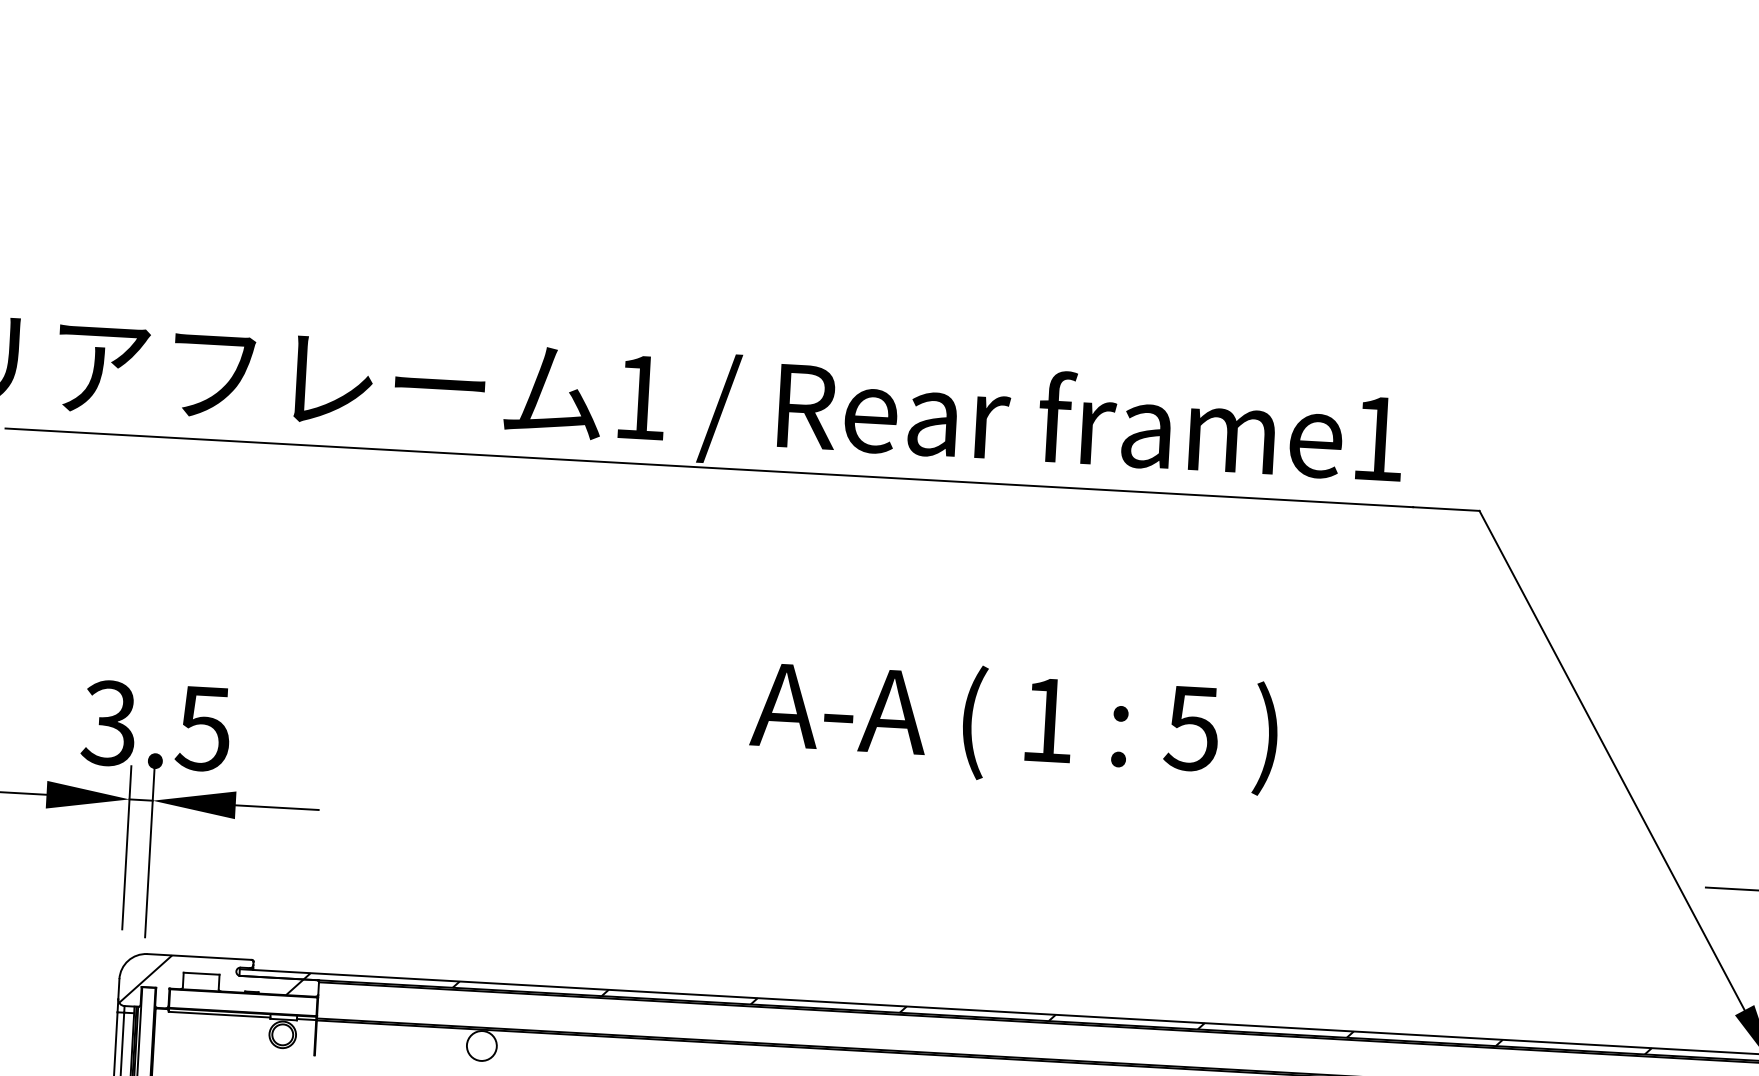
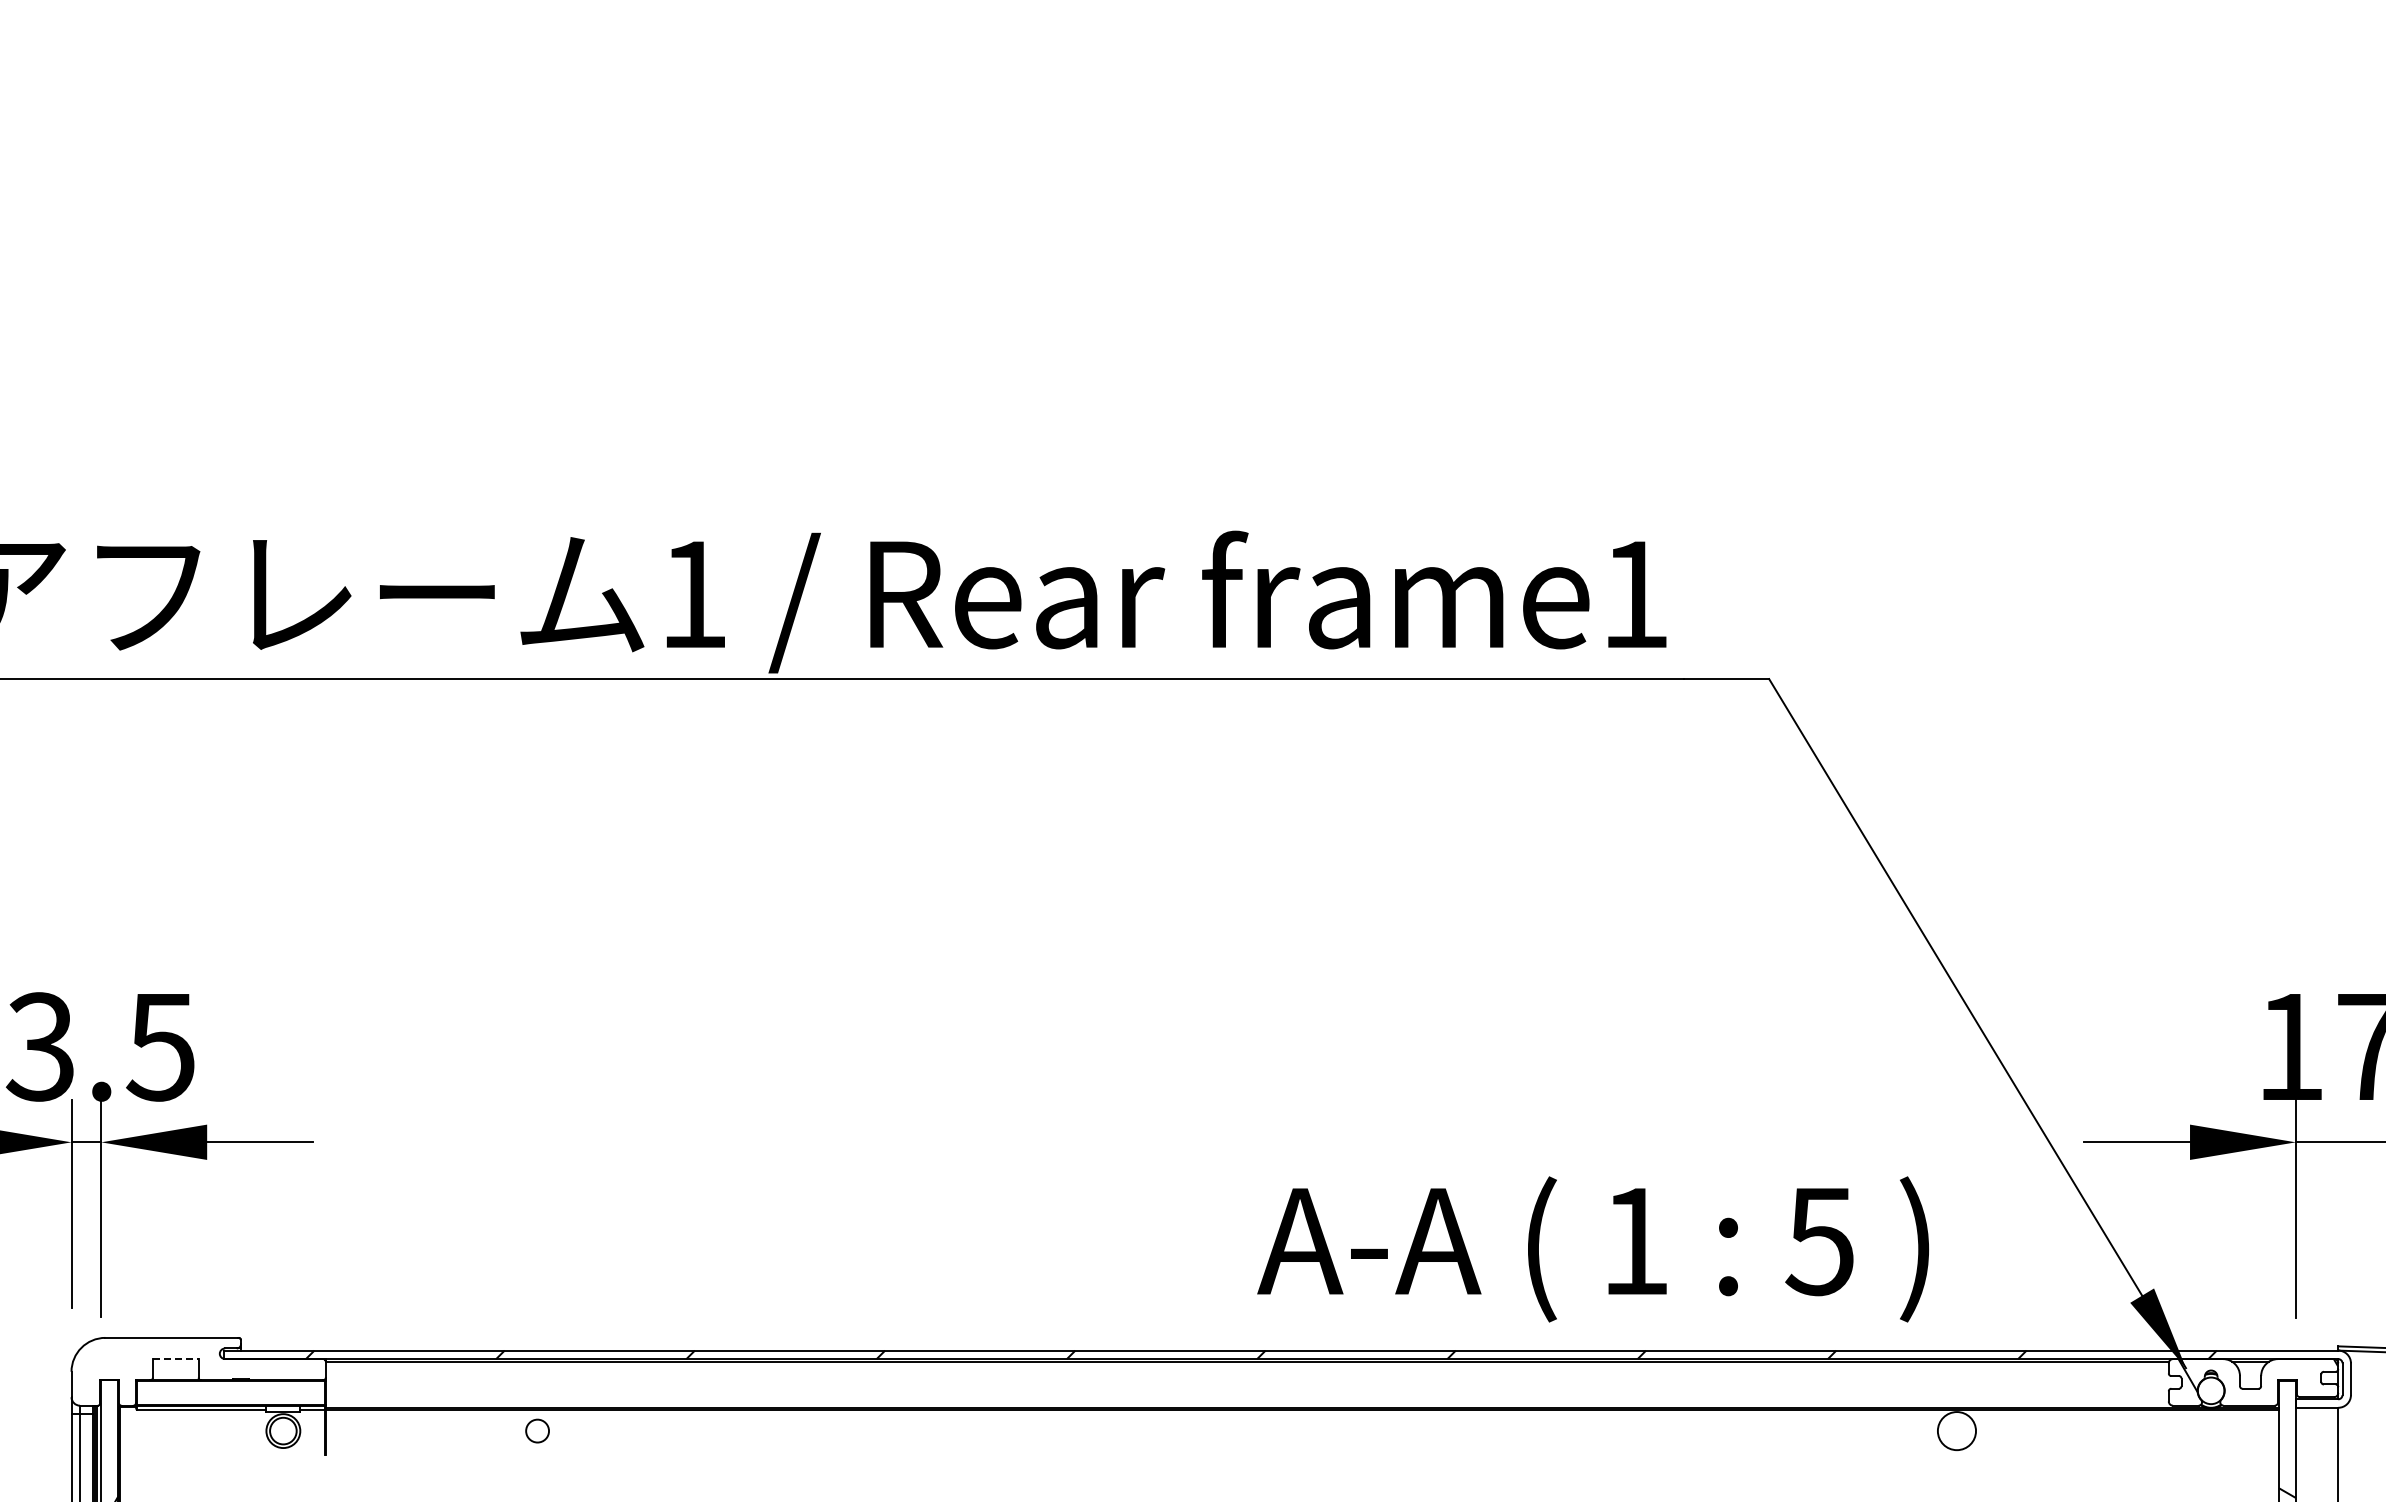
text: (1013, 724) -> (1592, 1249), moved
line: (201, 974) -> (175, 1359), solid -> dashed
hatch: (211, 982) -> (189, 1369), removed
circle: (481, 1046) -> (537, 1431), size x0.6

